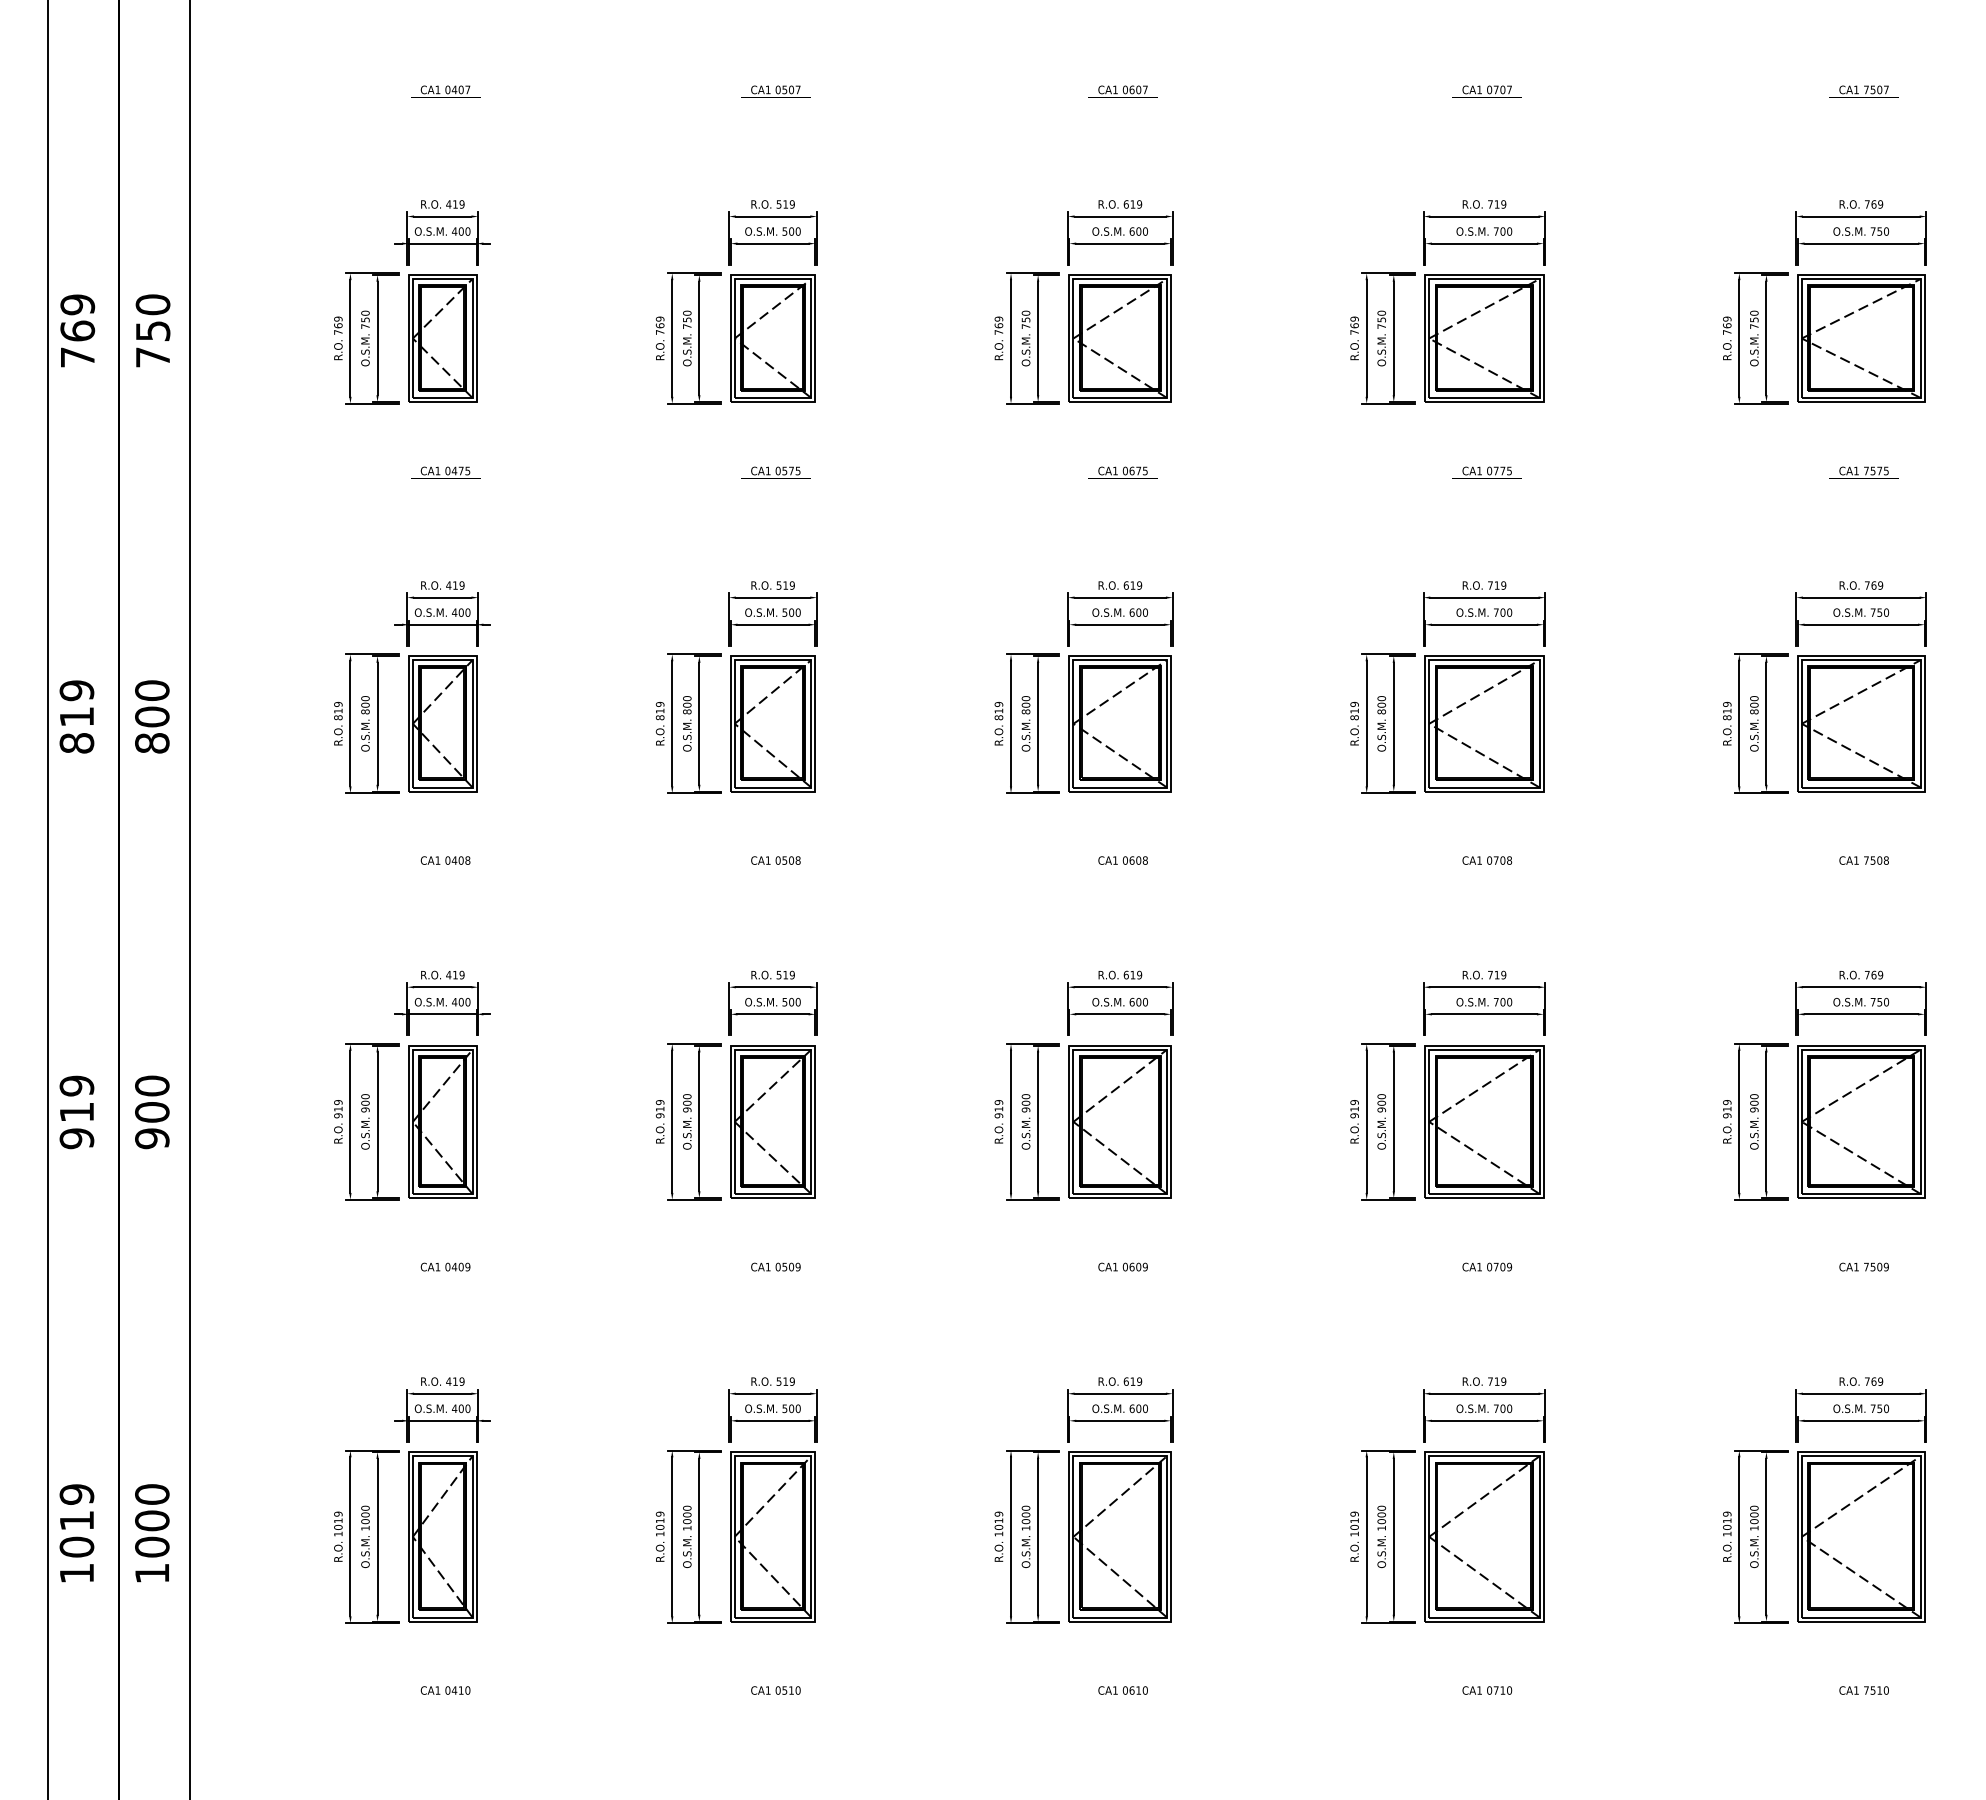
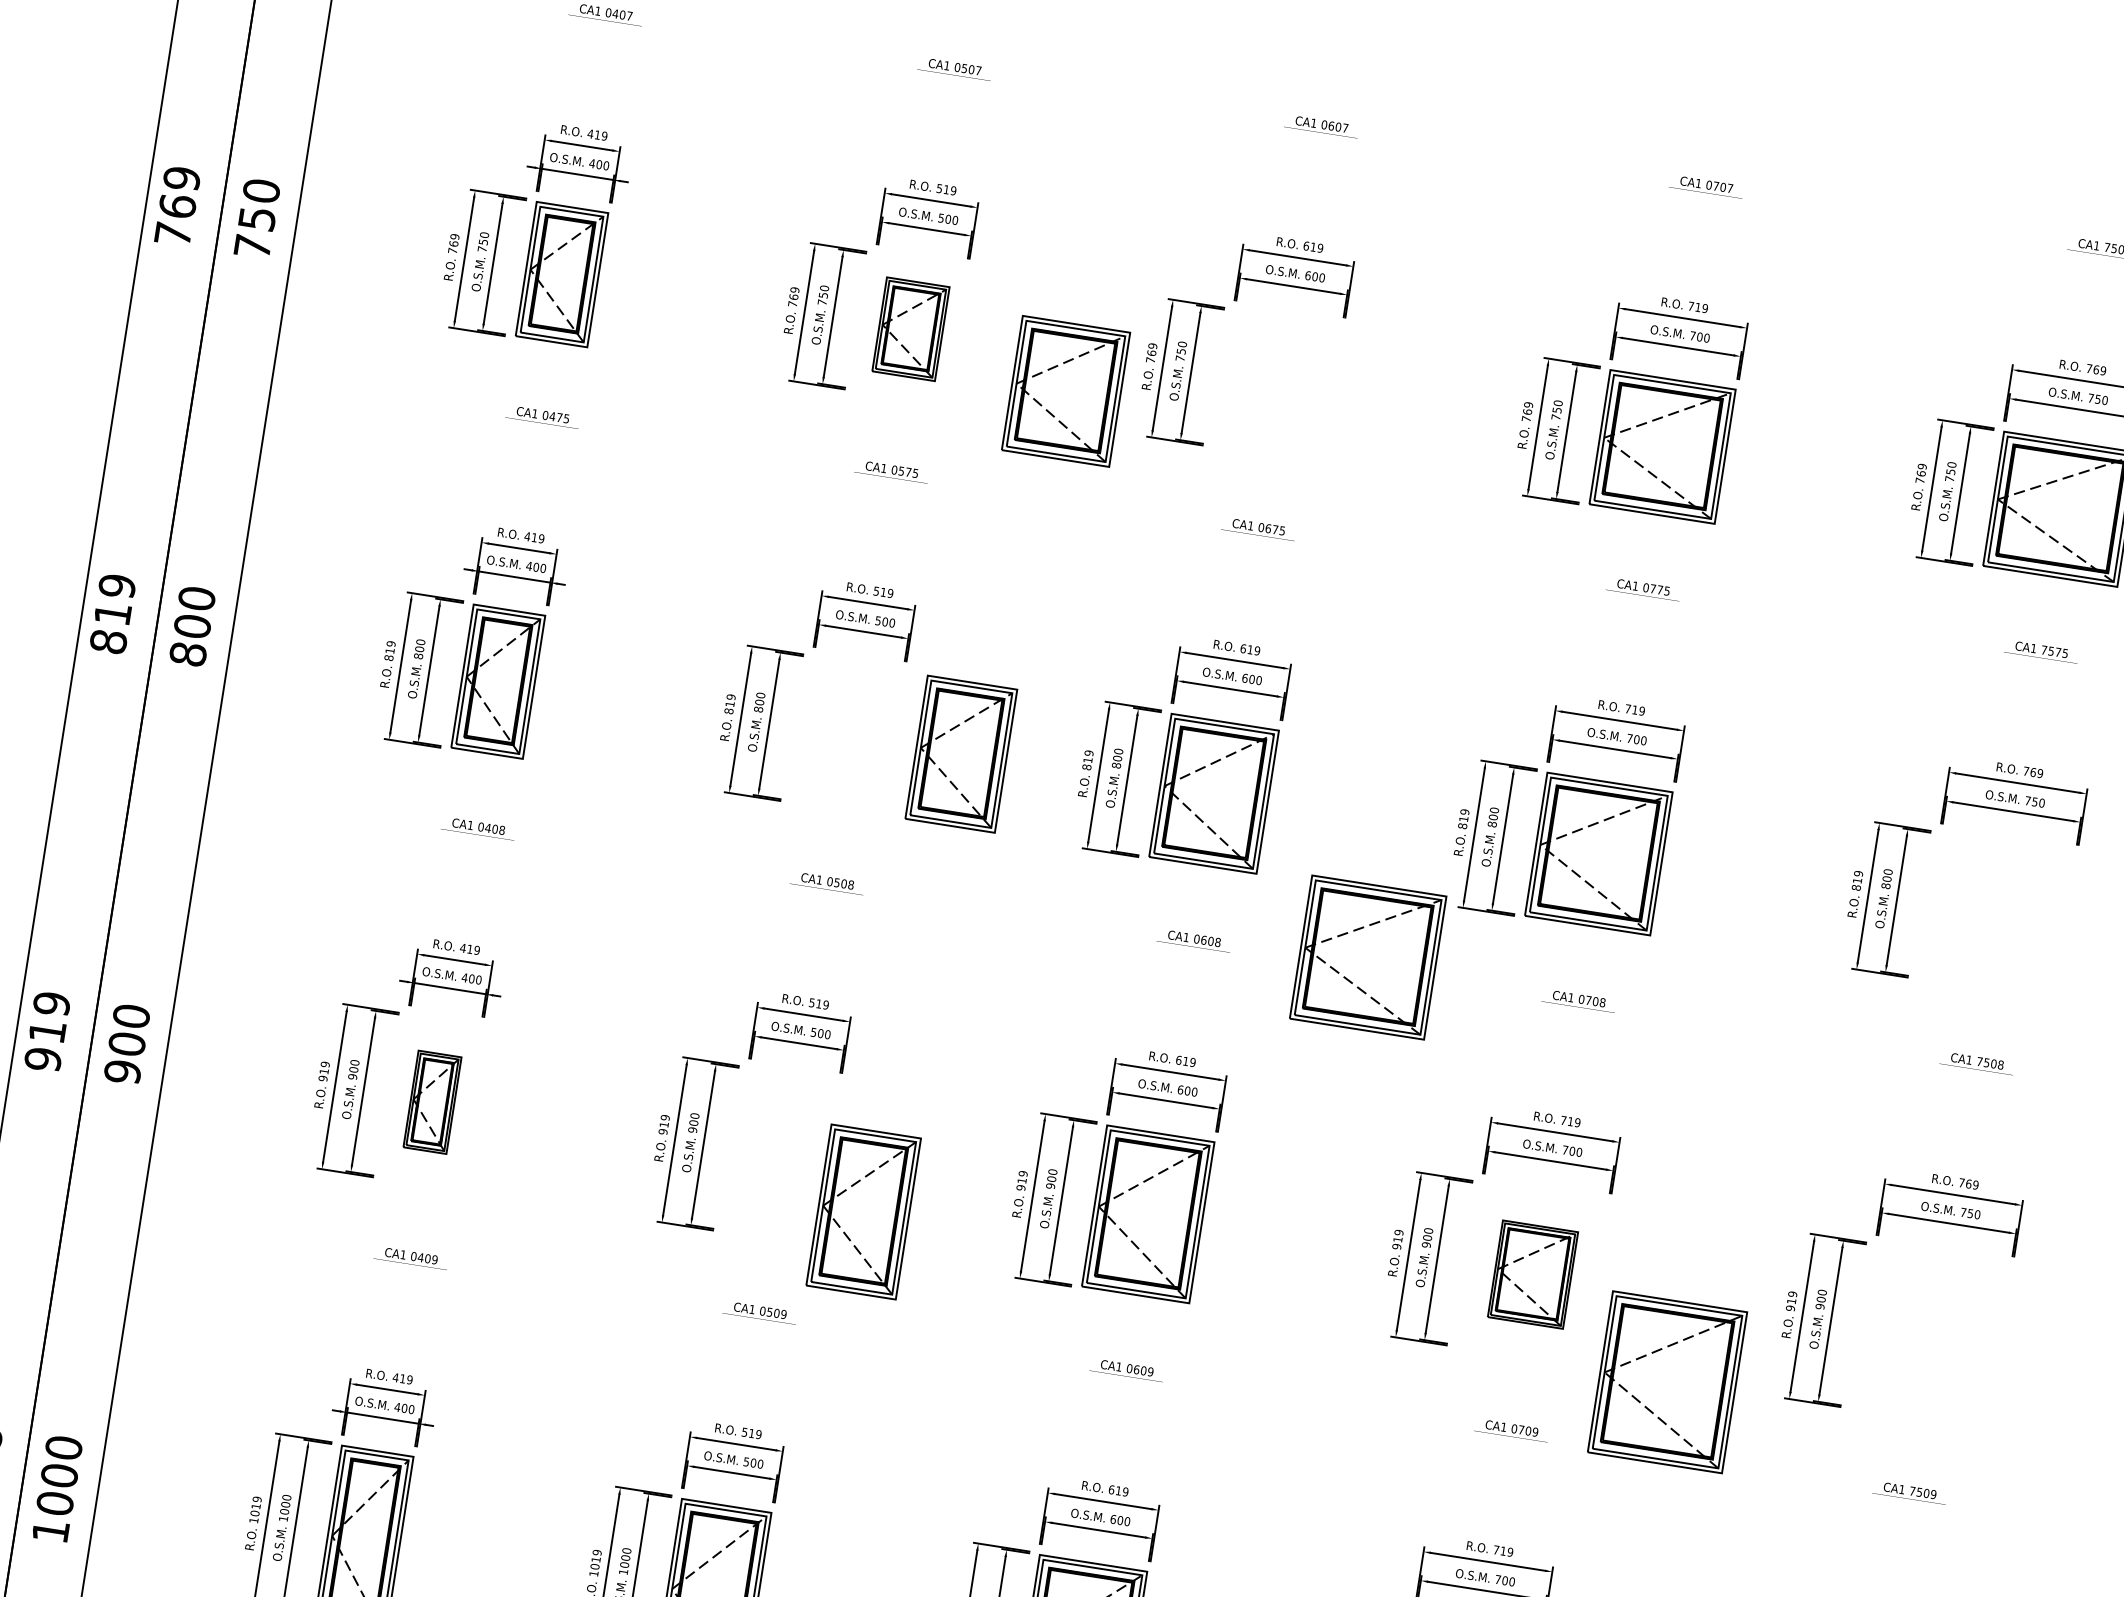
part: (772, 338) -> (910, 329), size x0.7
part: (1119, 338) -> (1065, 391), moved
part: (772, 723) -> (960, 753), moved
part: (1861, 723) -> (1368, 957), moved
part: (442, 1121) -> (432, 1101), size x0.6
part: (772, 1121) -> (863, 1211), moved
part: (1484, 1121) -> (1533, 1274), size x0.6
part: (1861, 1121) -> (1667, 1381), moved

